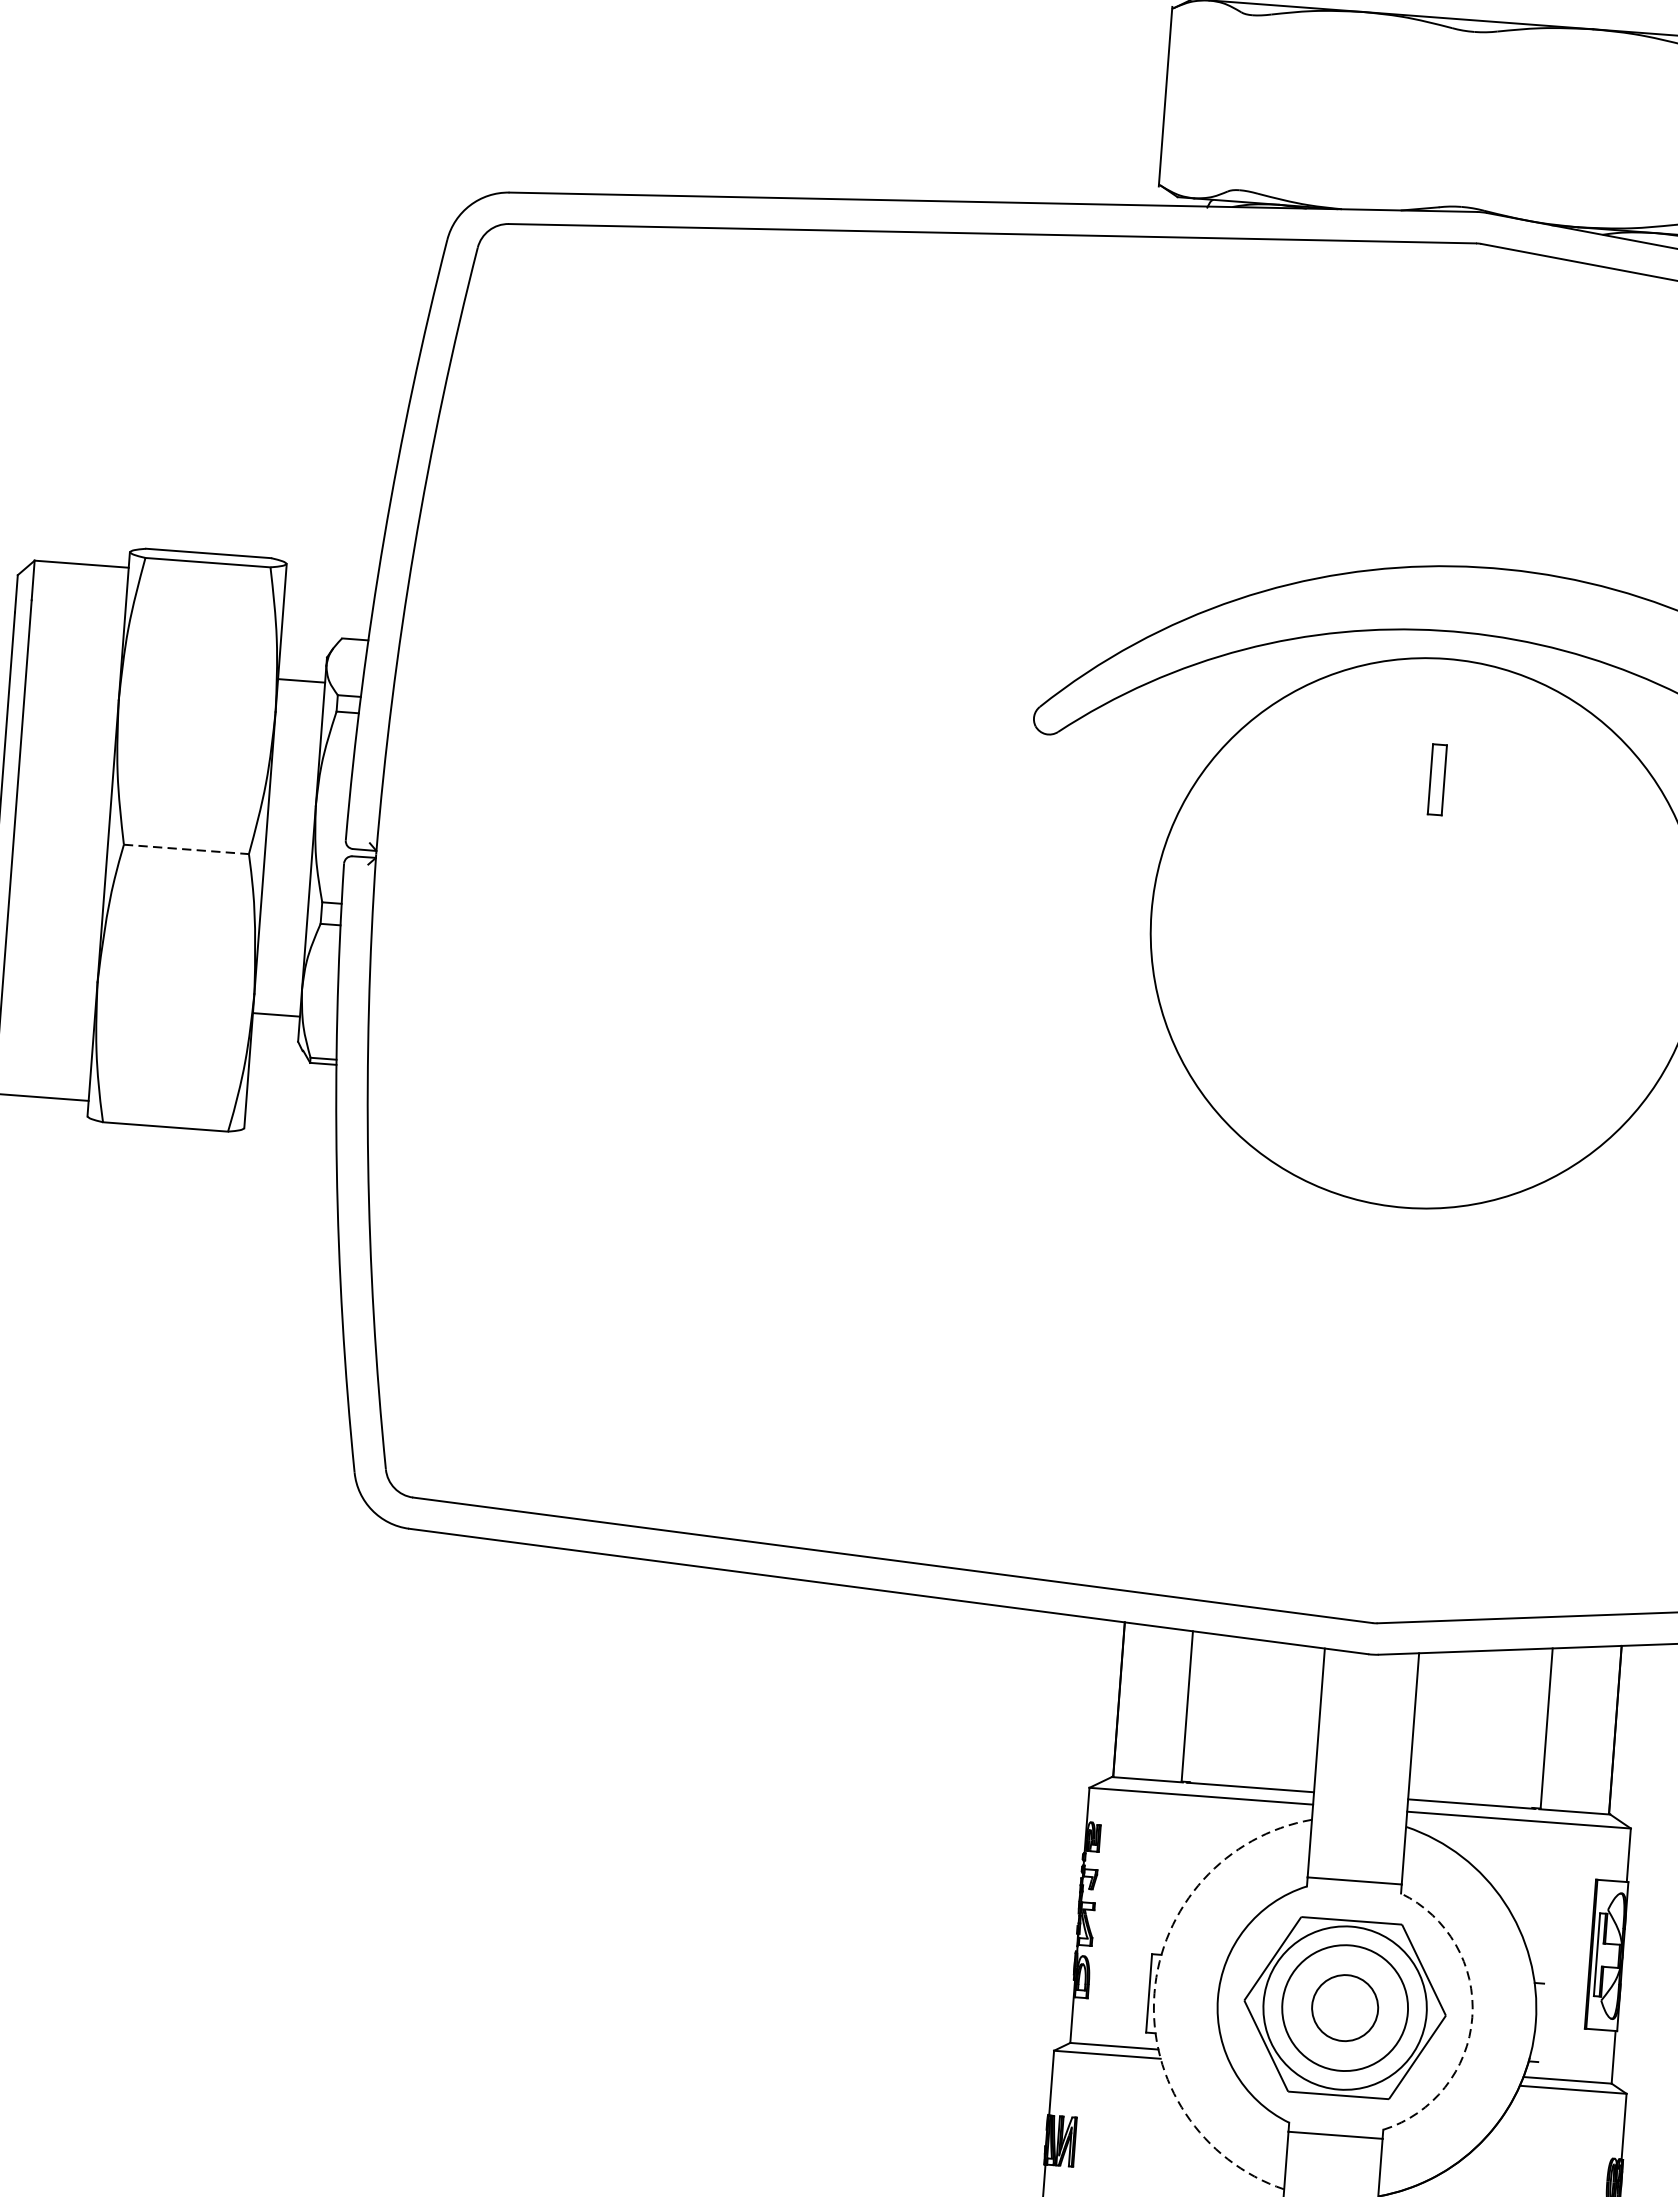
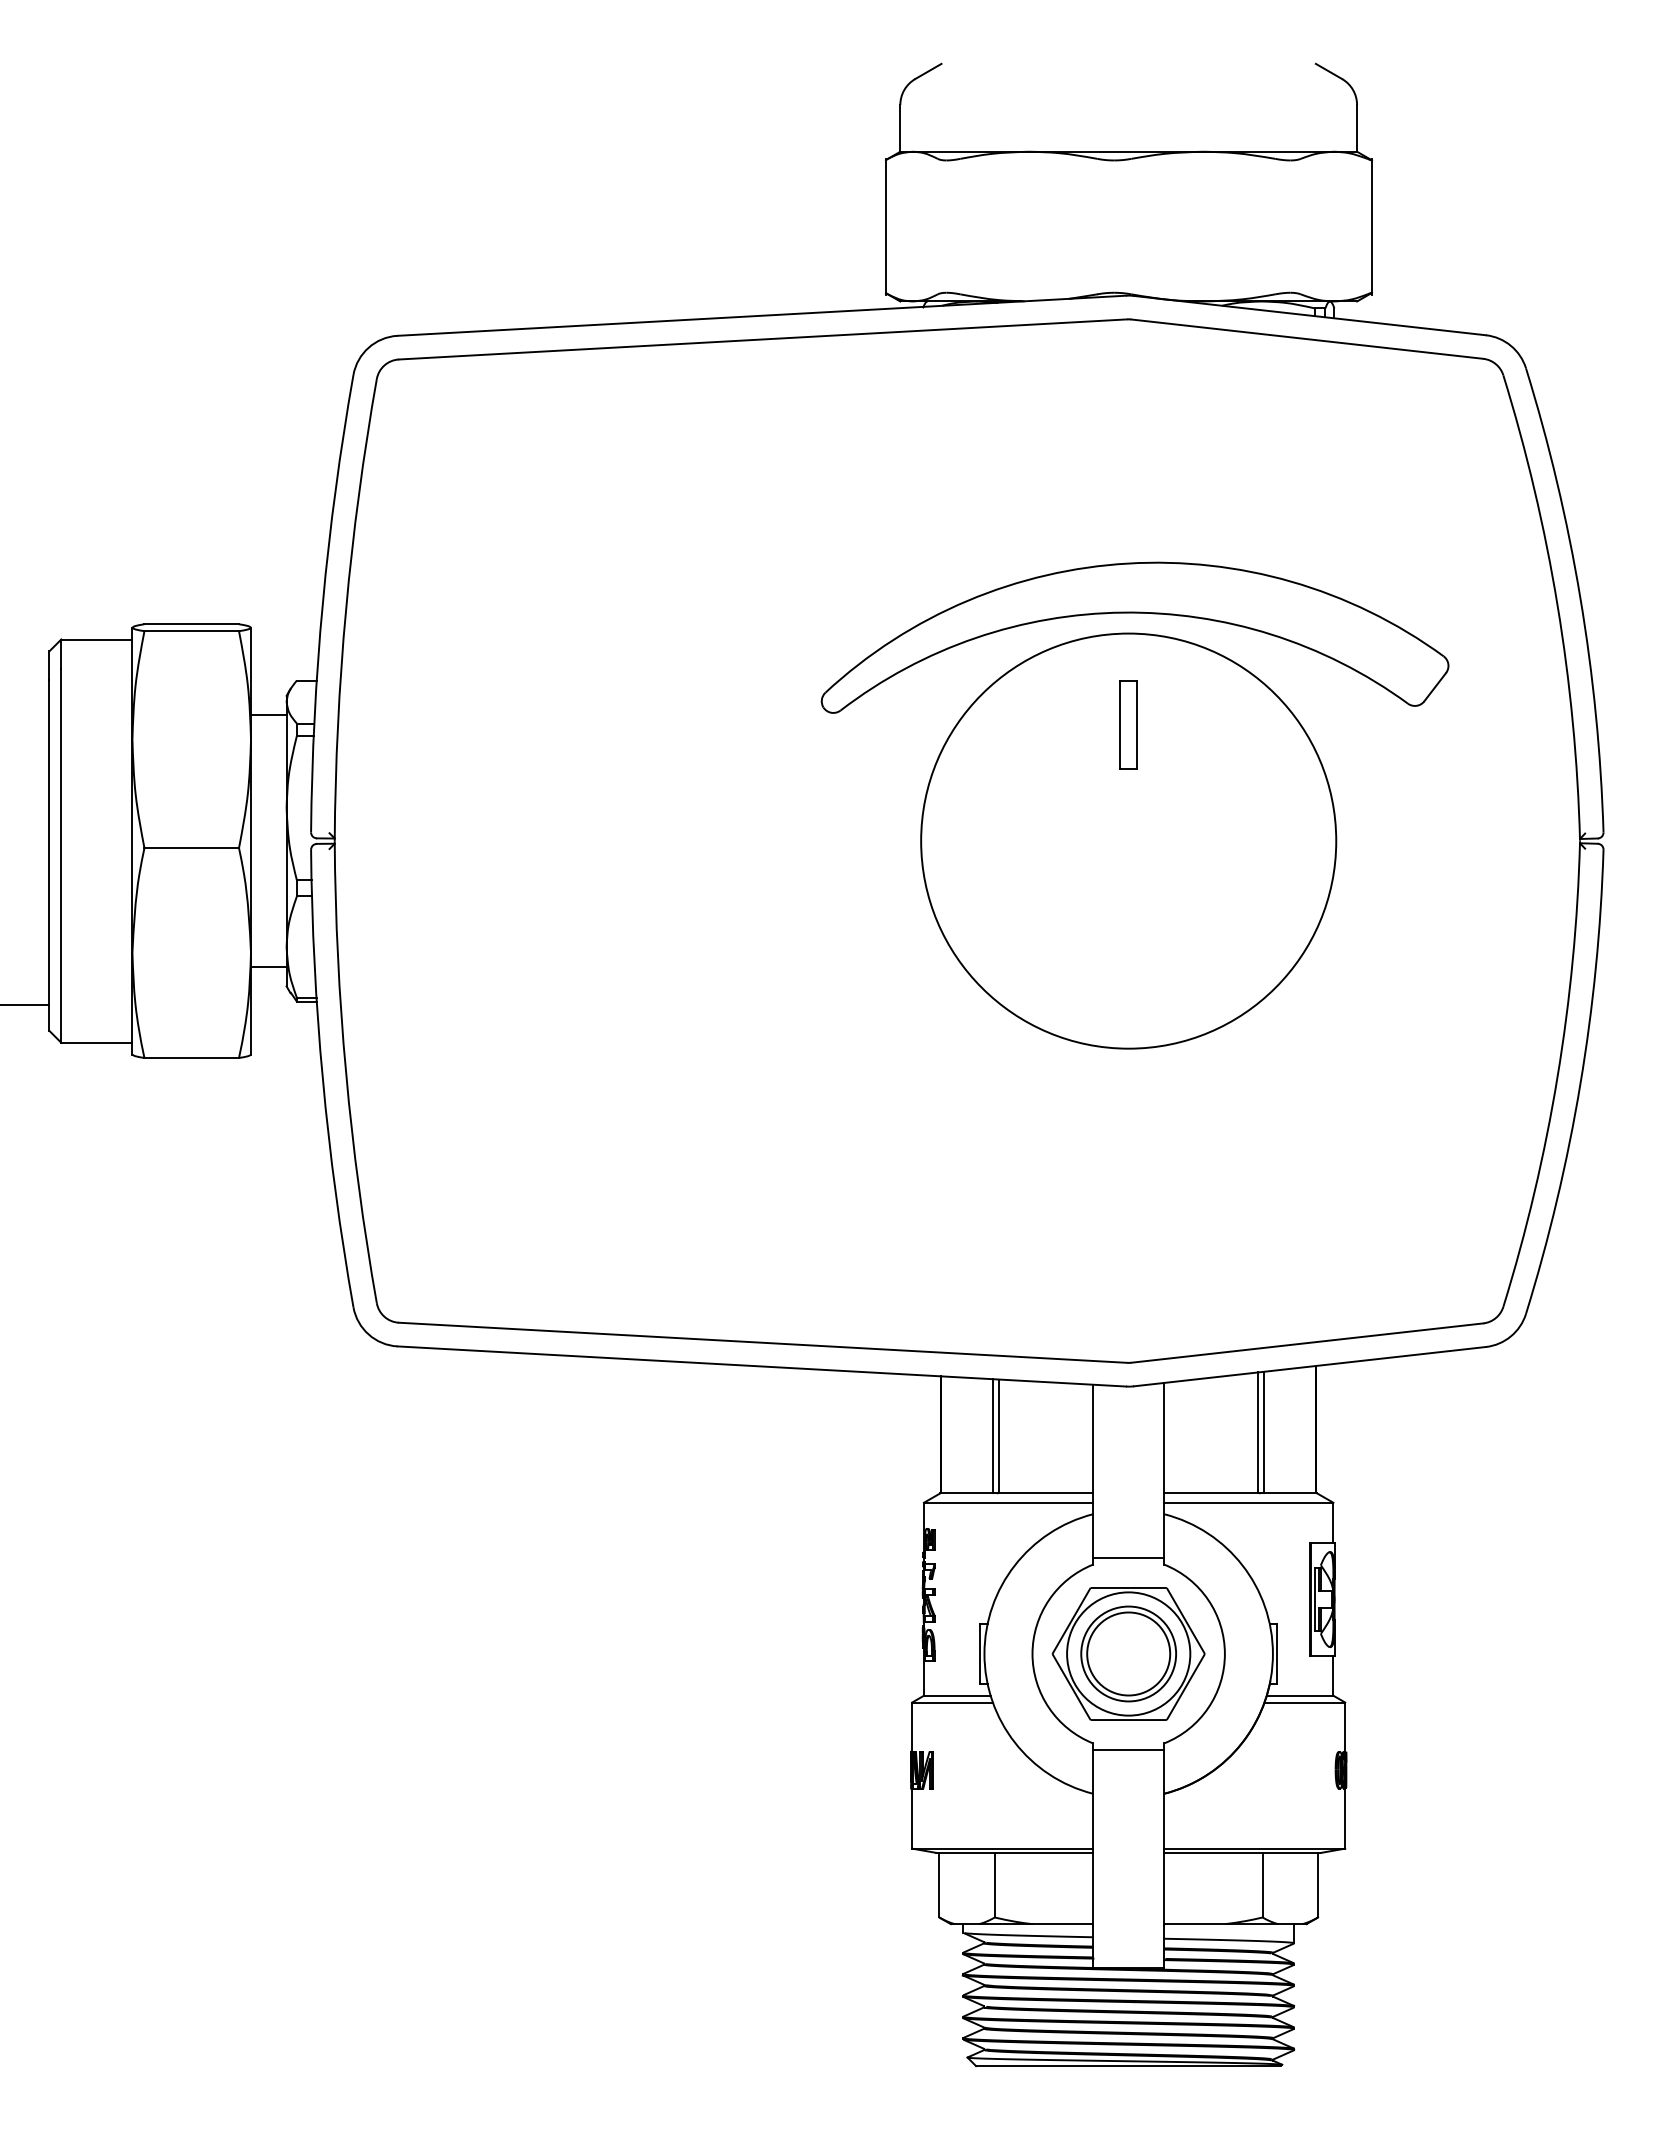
part: (1437, 779) -> (1128, 724), size x1.67
line: (187, 850) -> (192, 848), dashed -> solid
line: (1196, 1706) -> (999, 1435), added
line: (1538, 1728) -> (1258, 1432), added
arc: (1154, 1994) -> (984, 1654), dashed -> solid
circle: (1344, 2007) -> (1128, 1653), size x1.67
arc: (1471, 2018) -> (1224, 1654), dashed -> solid
line: (1540, 2022) -> (1276, 1653), added

